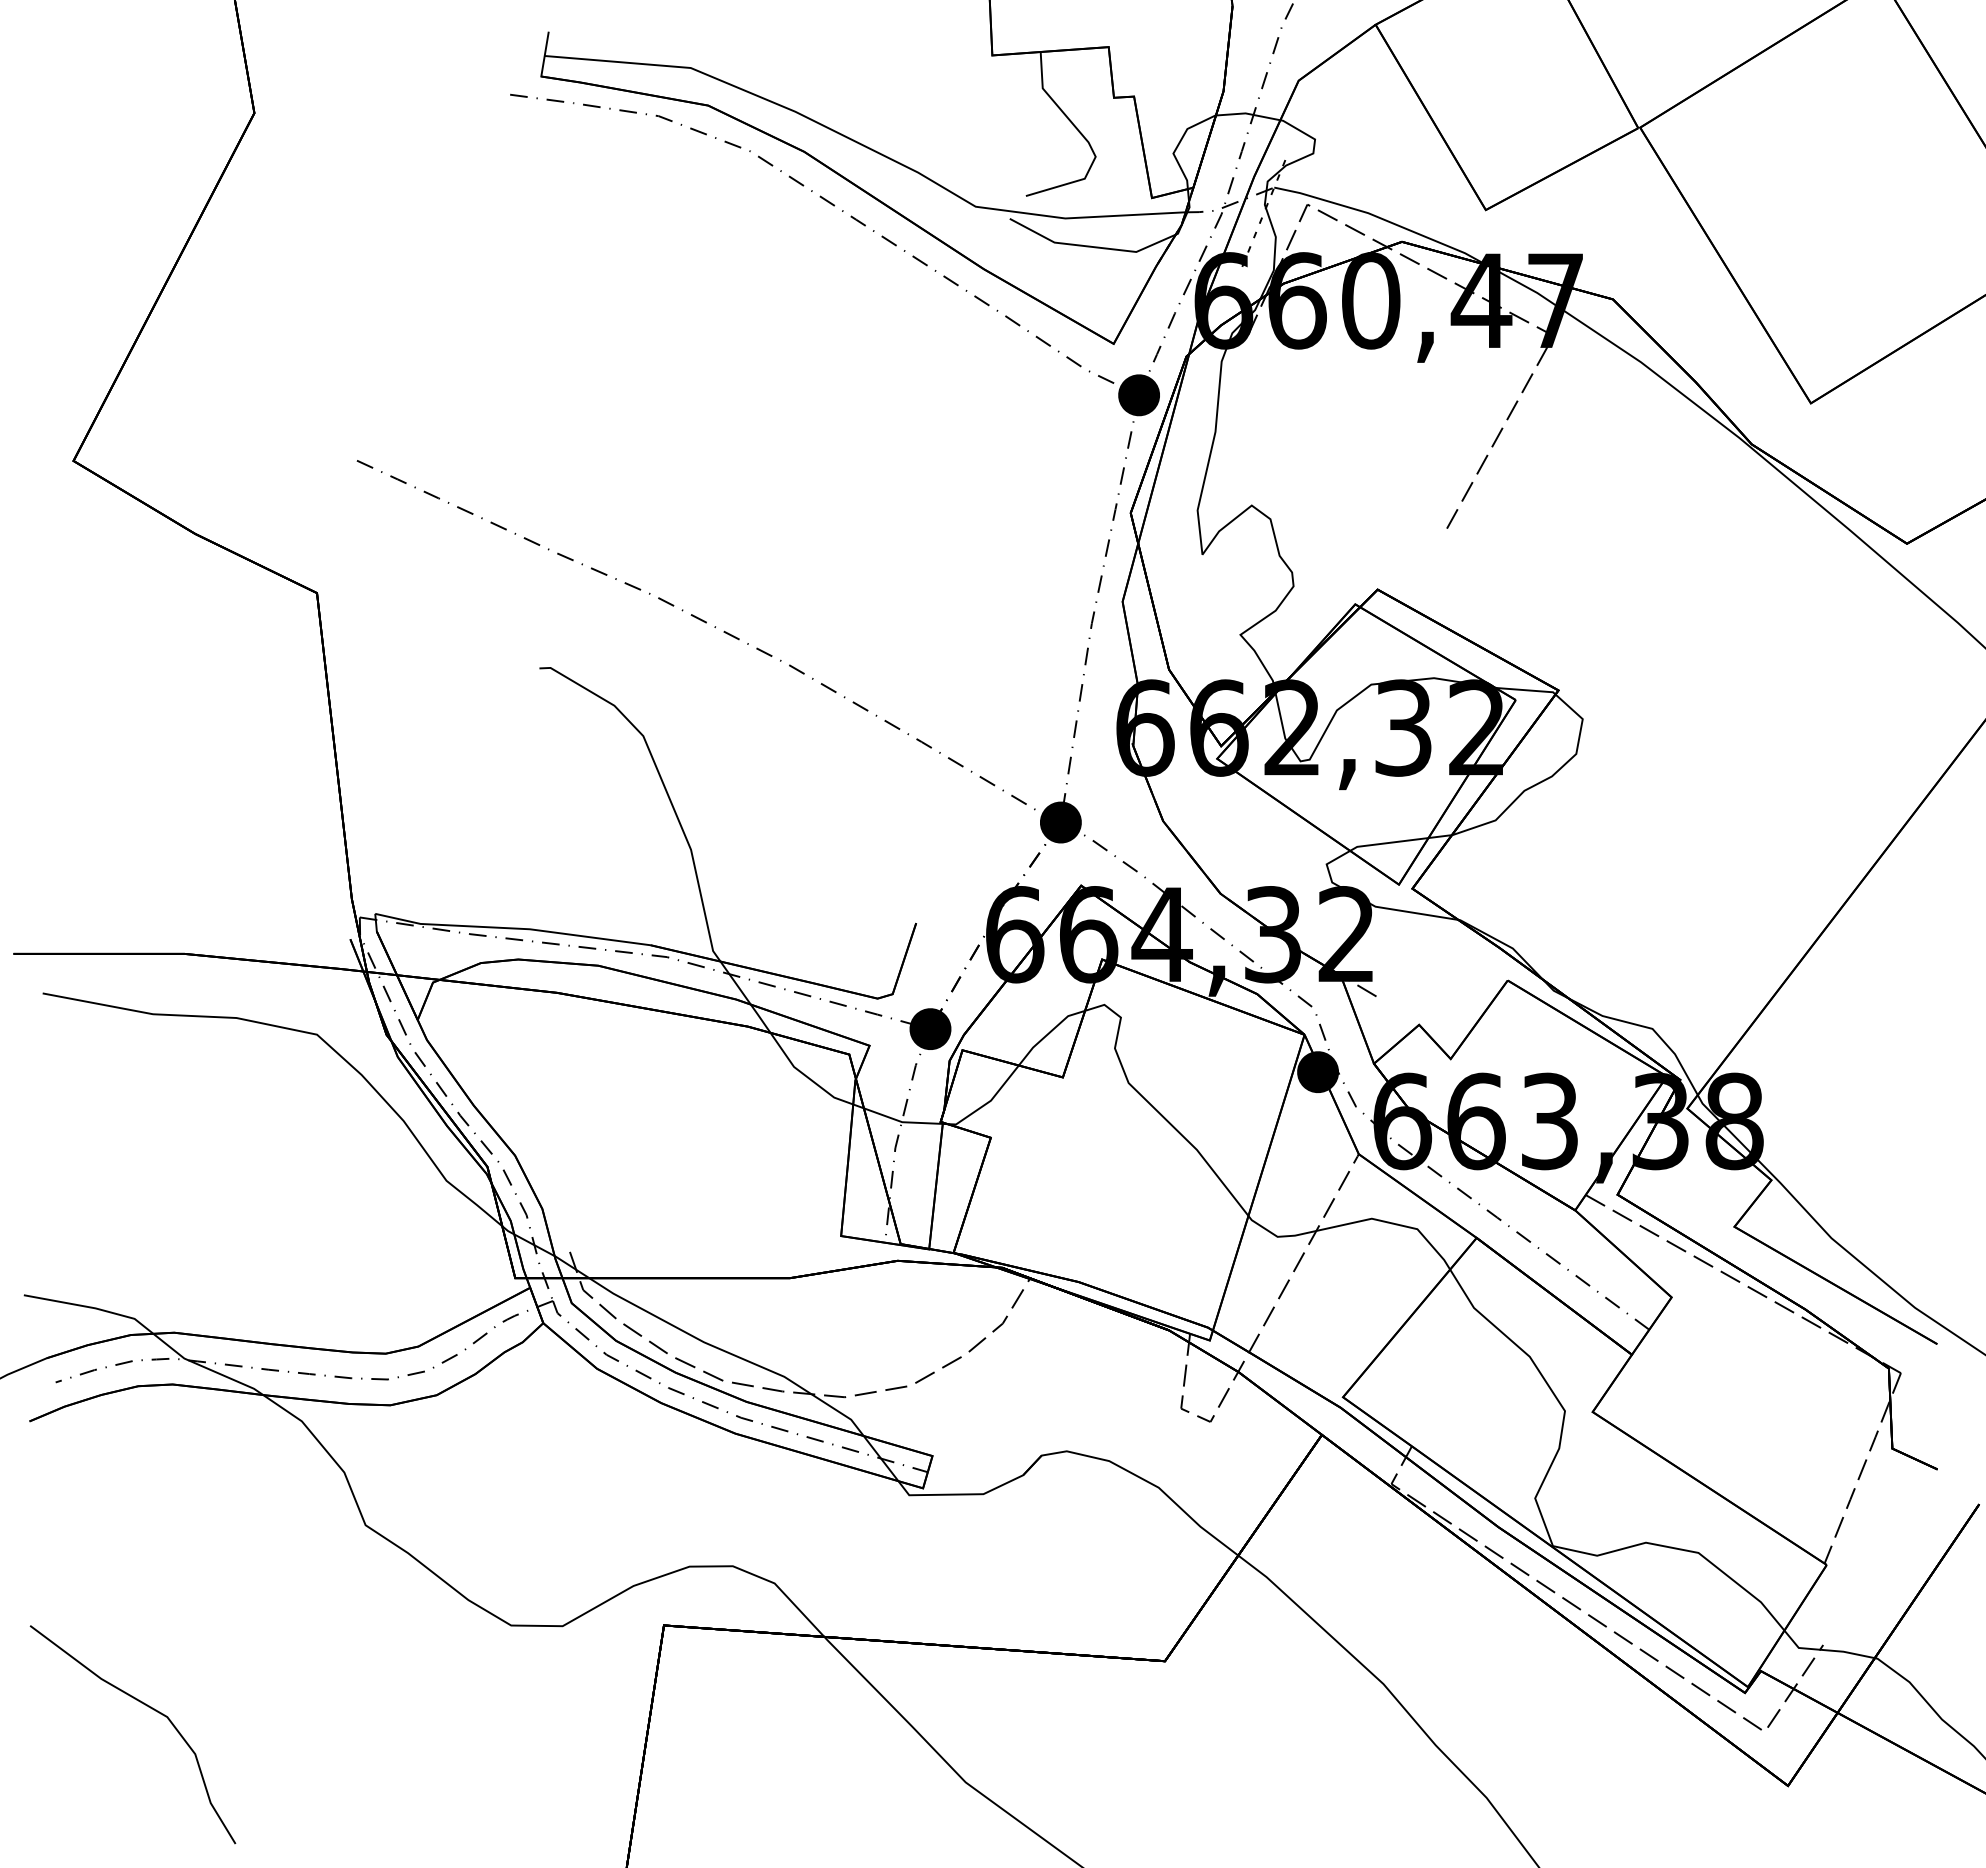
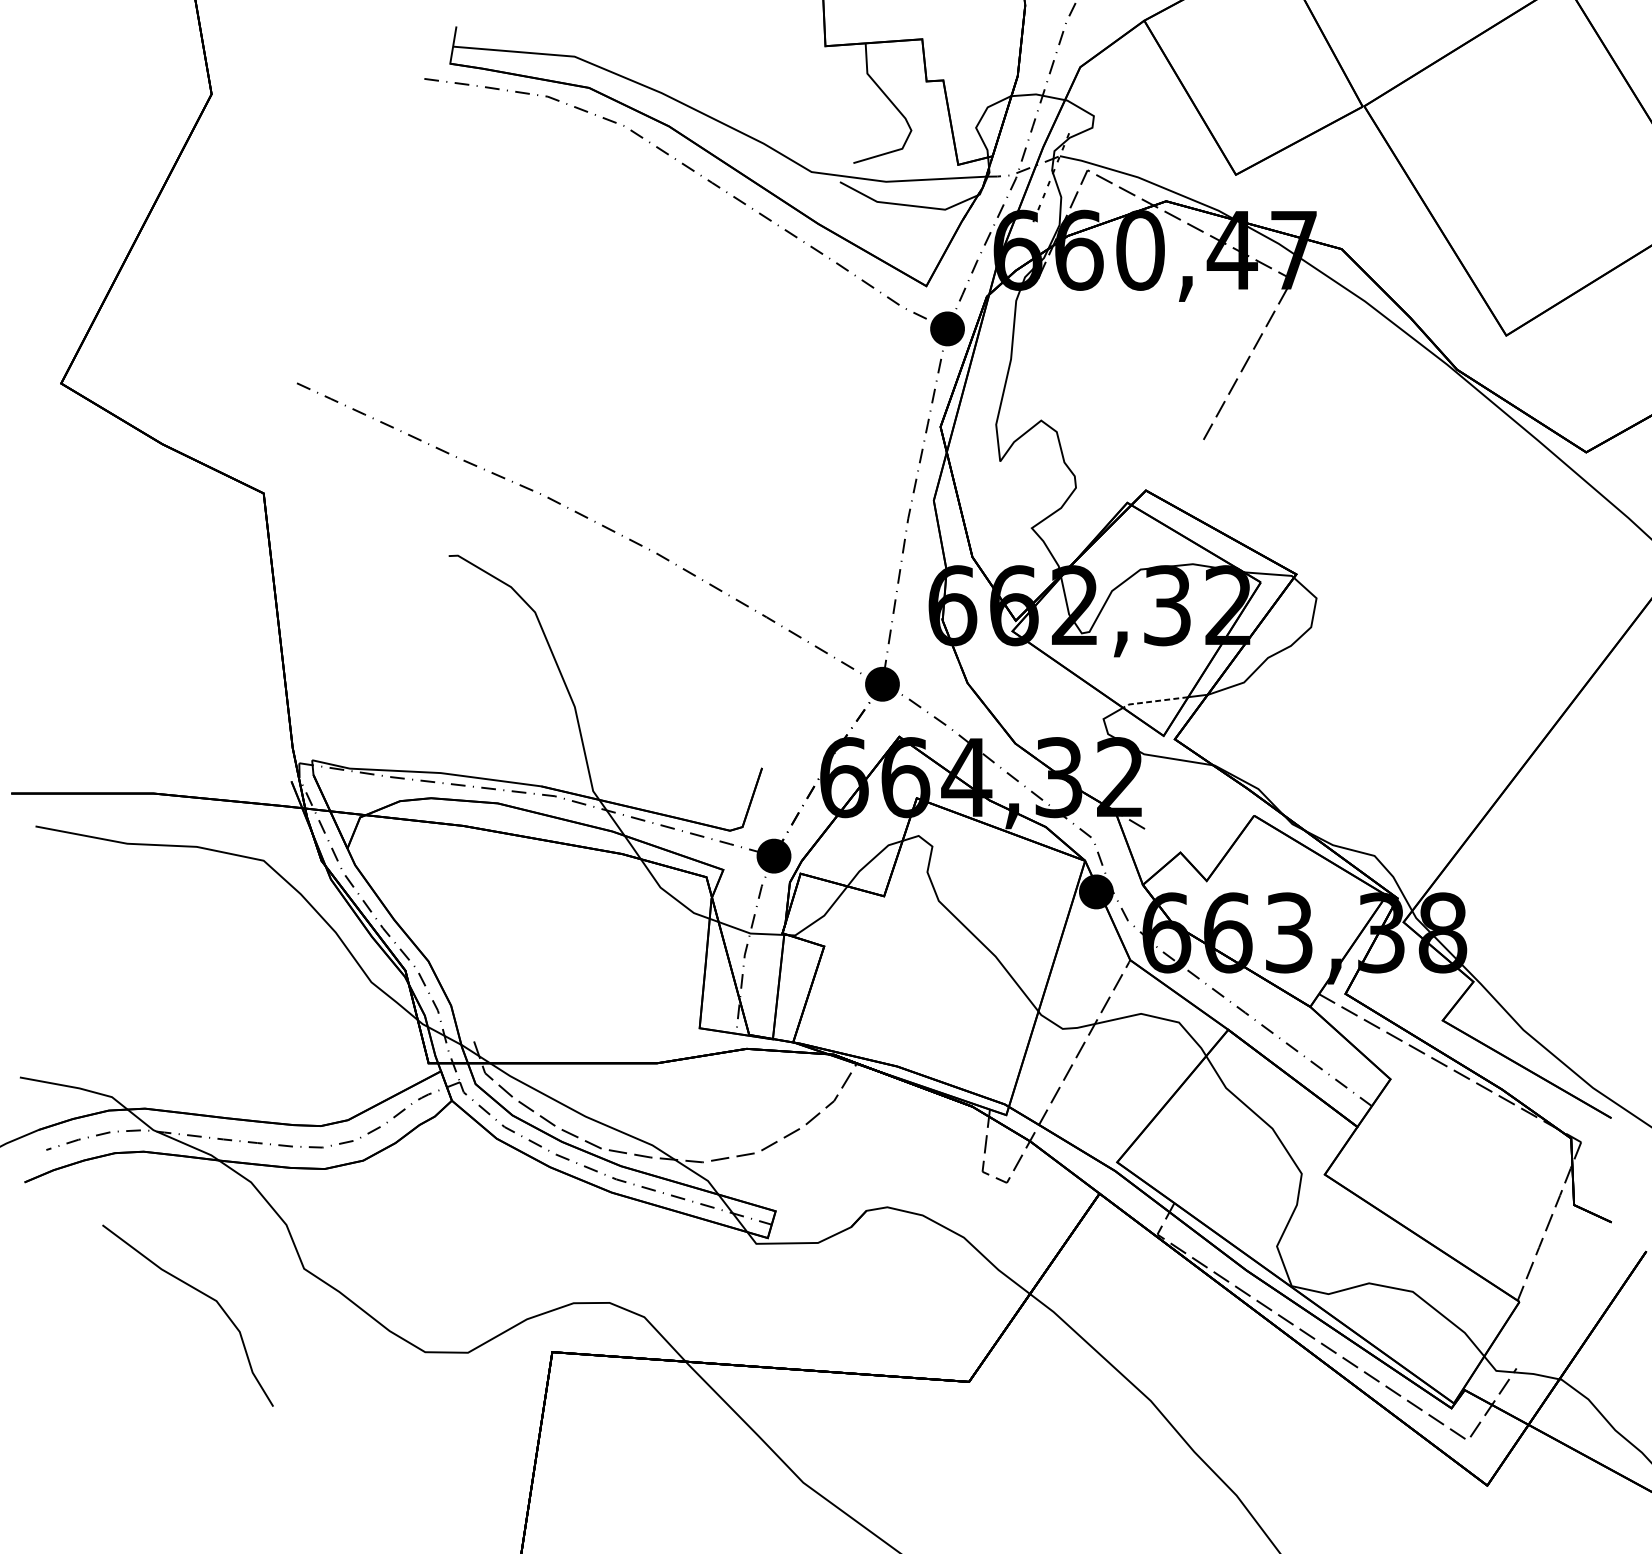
line: (1387, 843) -> (1154, 701), solid -> dashed
curve: (146, 1706) -> (199, 1292), moved

